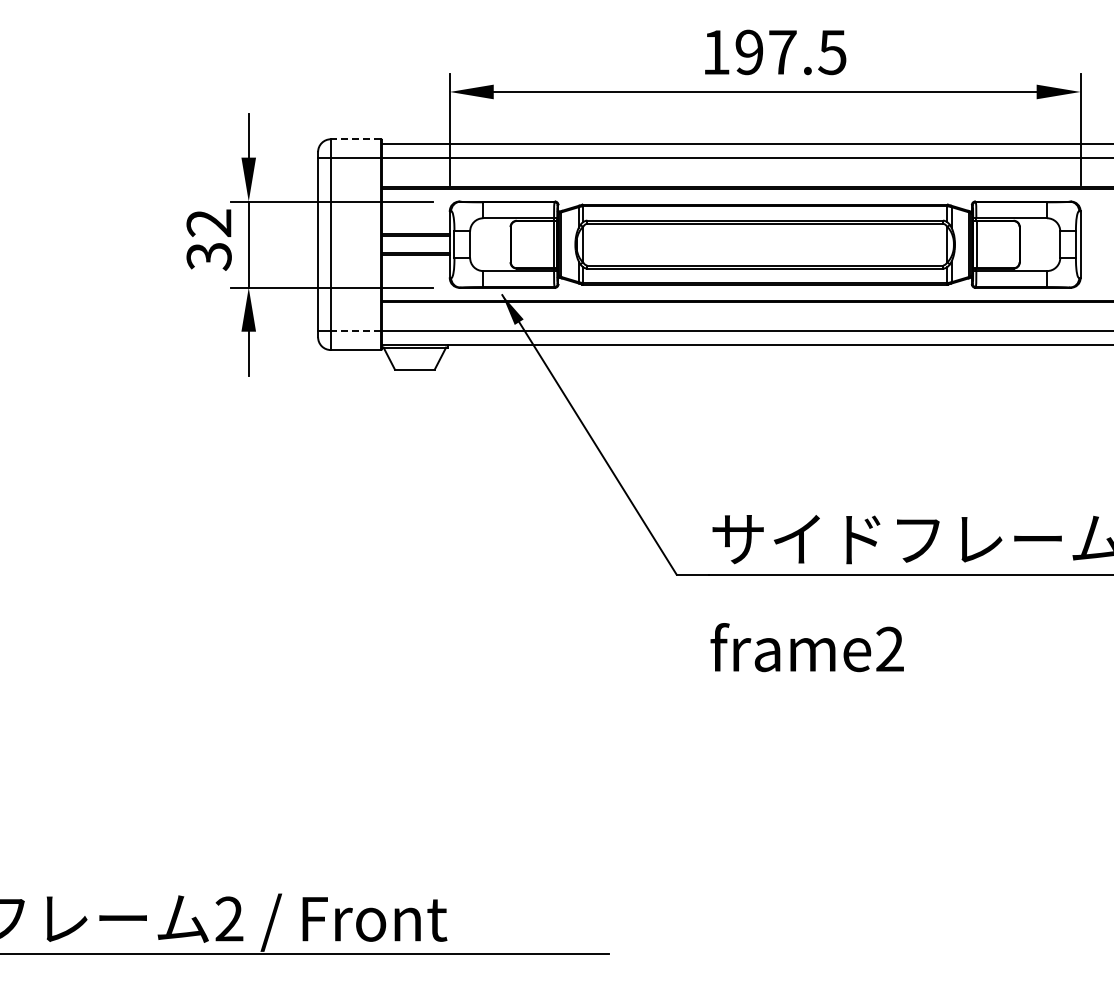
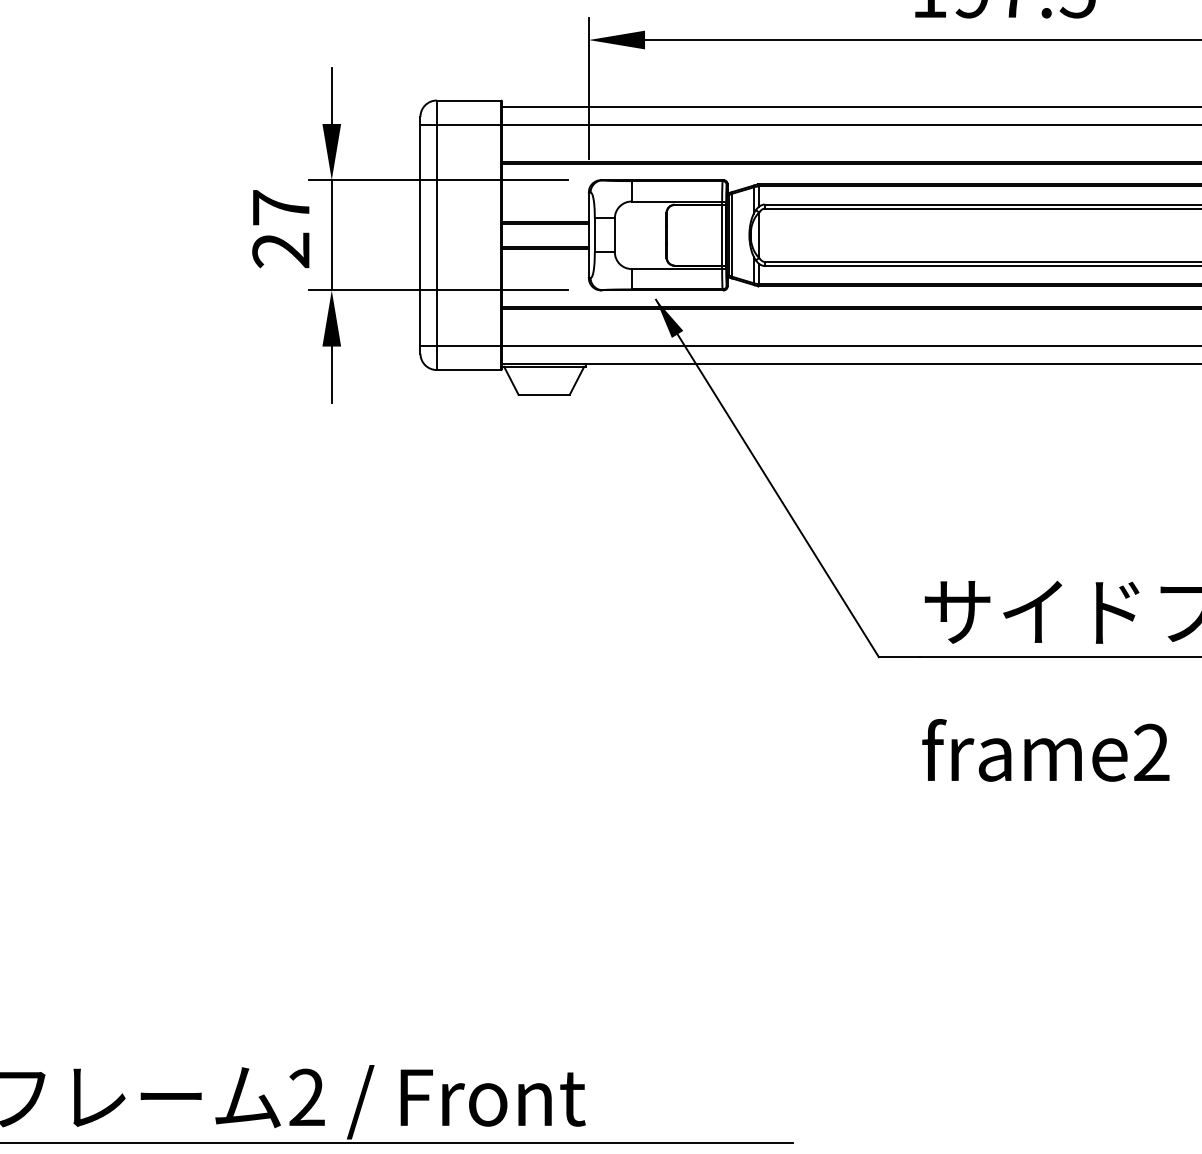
line: (355, 139) -> (468, 100), dashed -> solid
text: (208, 239) -> (280, 228), 32 -> 27
line: (355, 330) -> (468, 345), dashed -> solid

